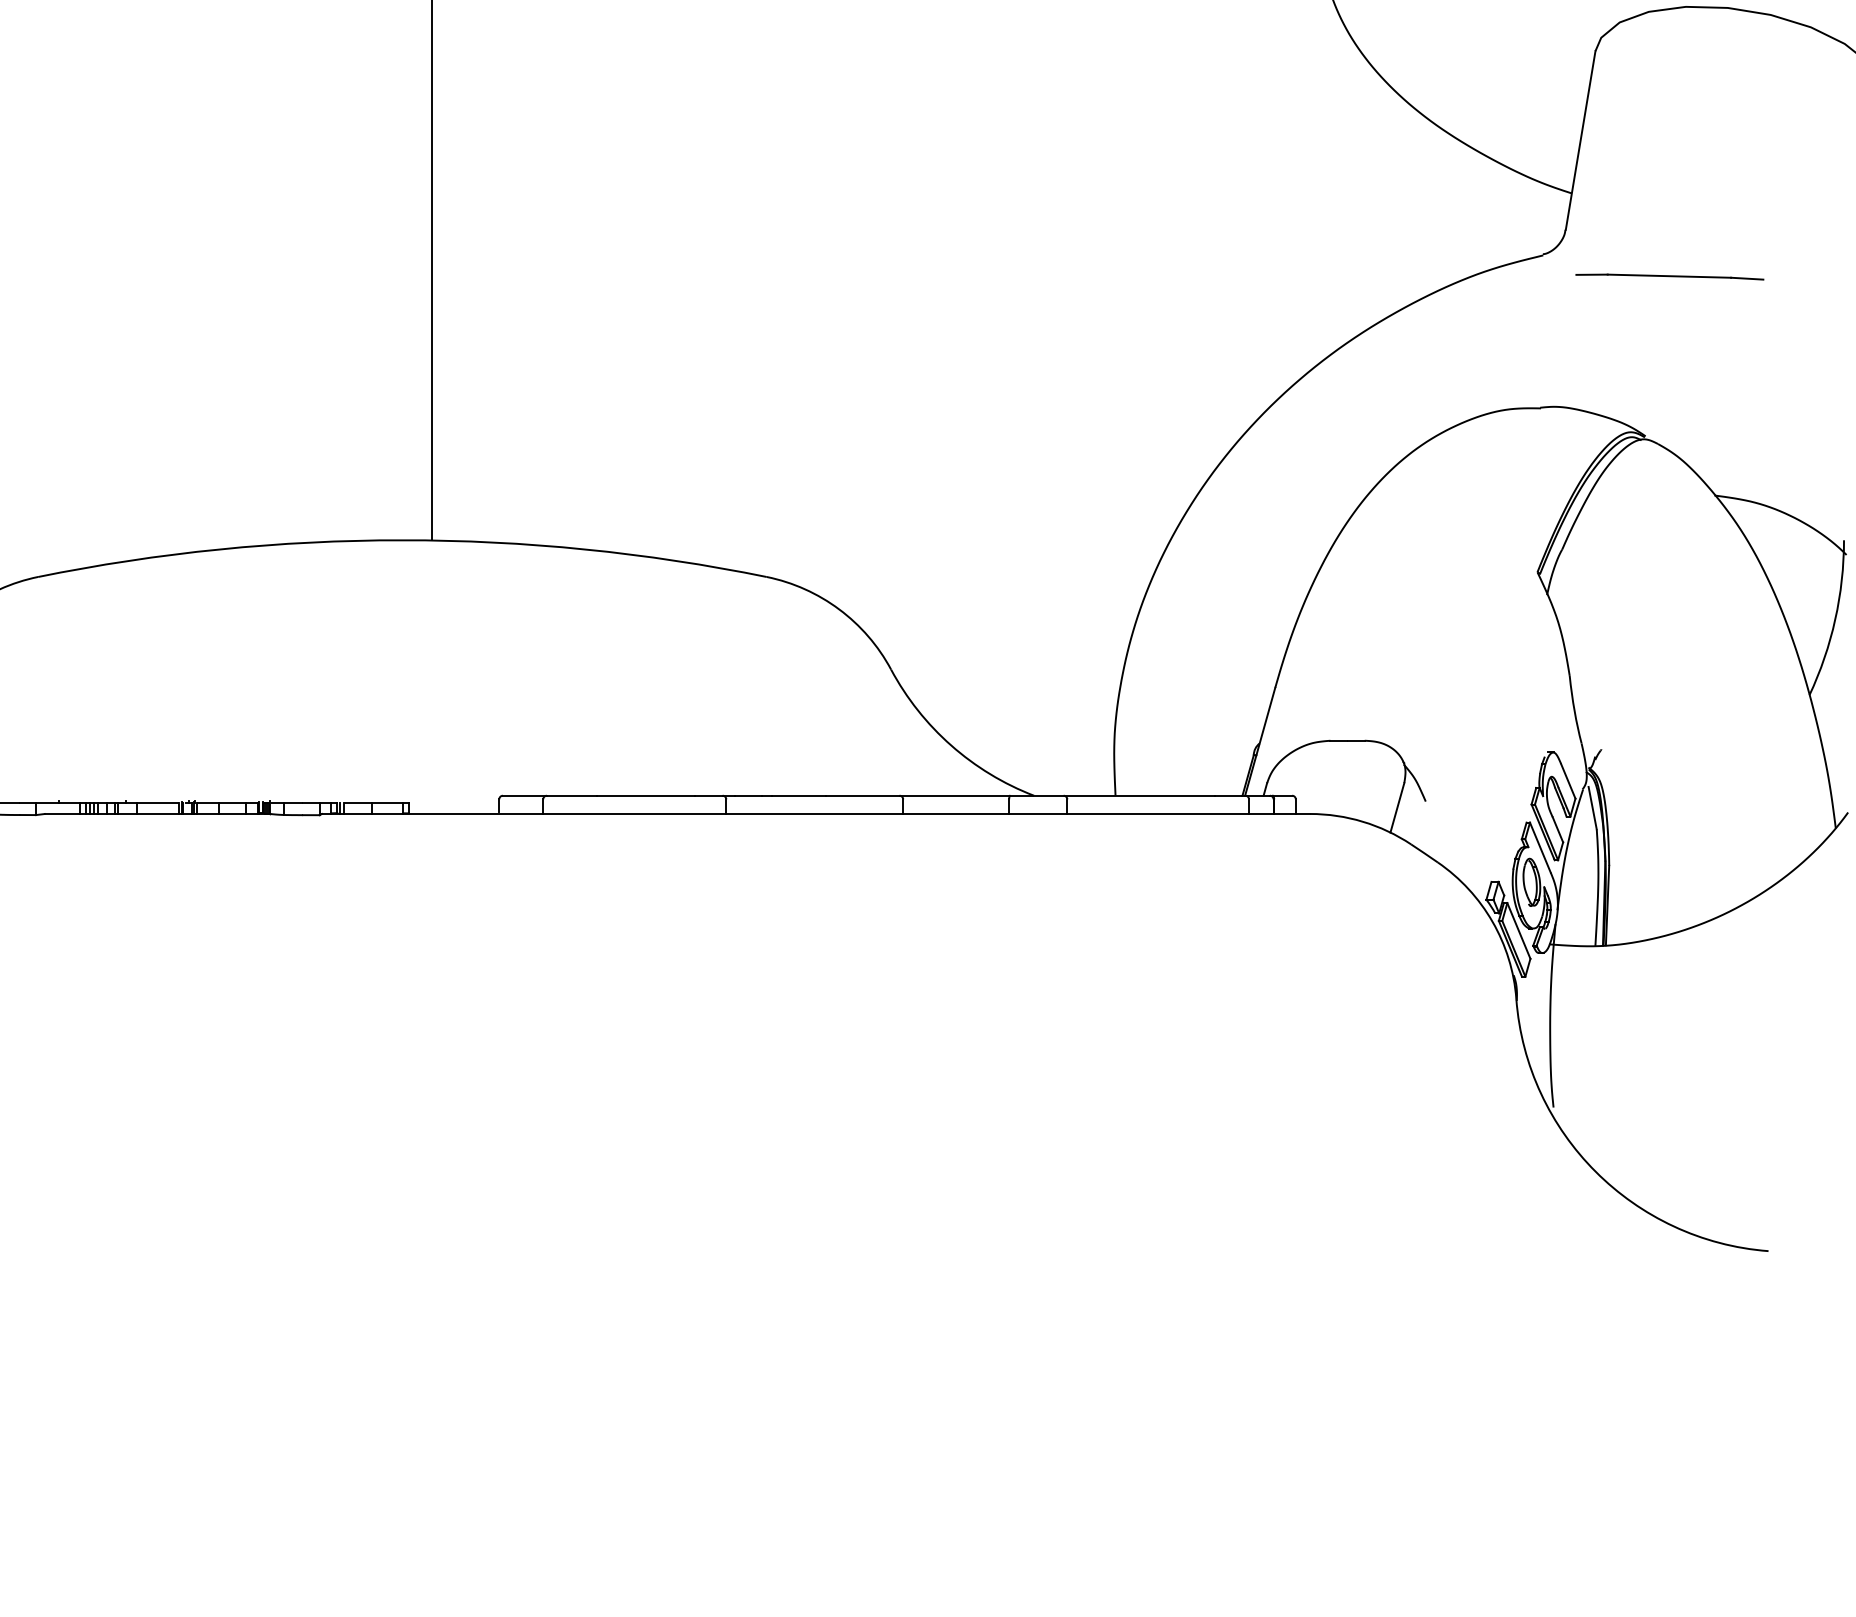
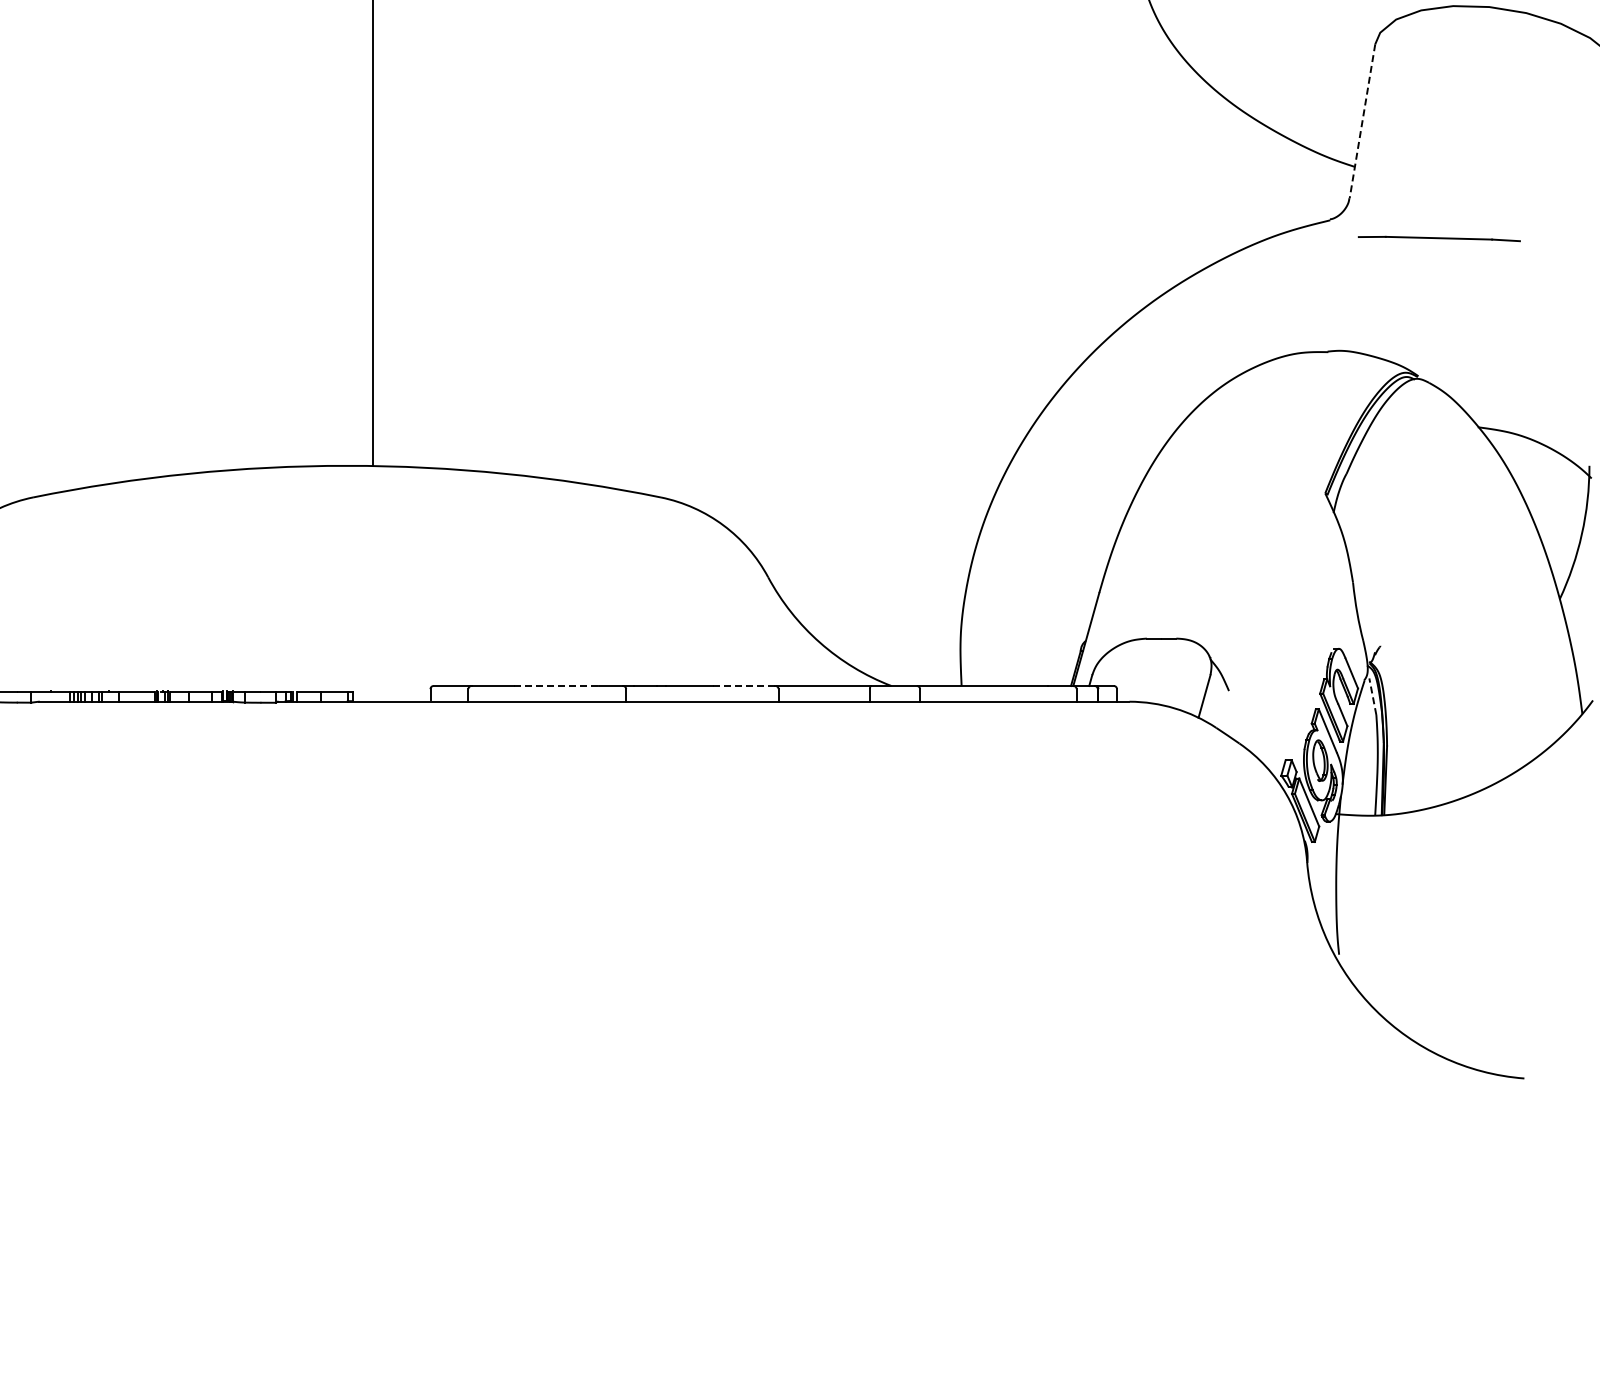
line: (1580, 140) -> (1362, 121), solid -> dashed
line: (646, 796) -> (557, 686), solid -> dashed
line: (863, 796) -> (744, 686), solid -> dashed
line: (1592, 807) -> (1372, 696), solid -> dashed

